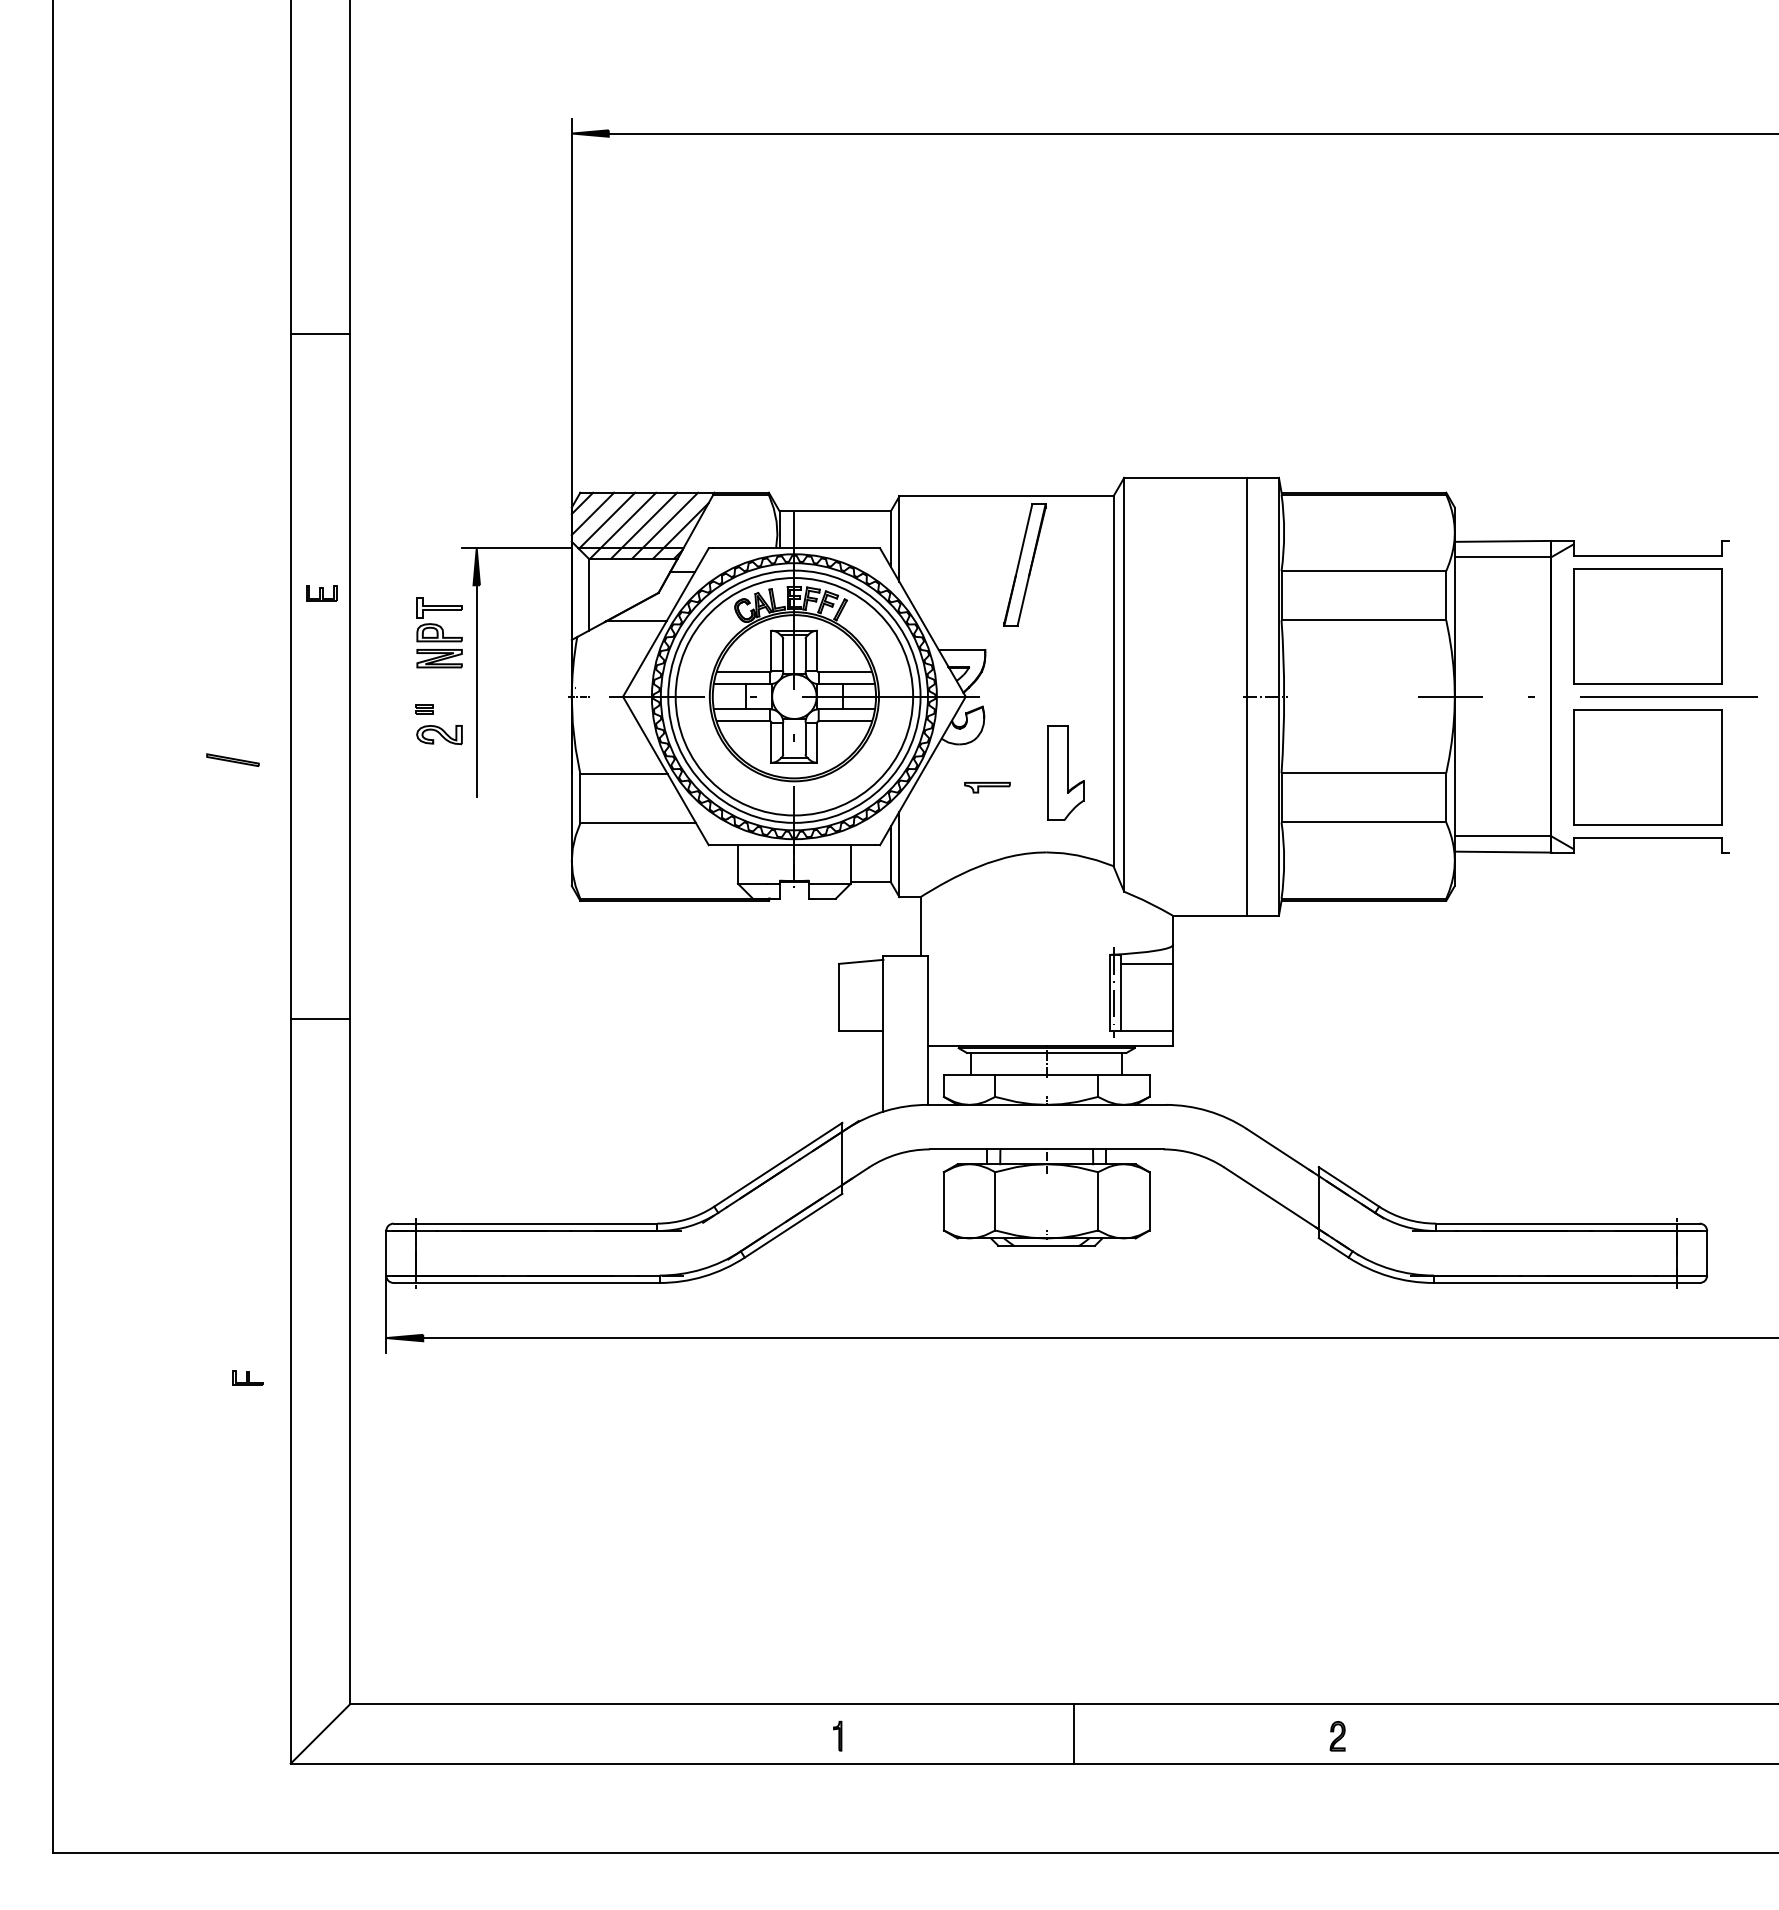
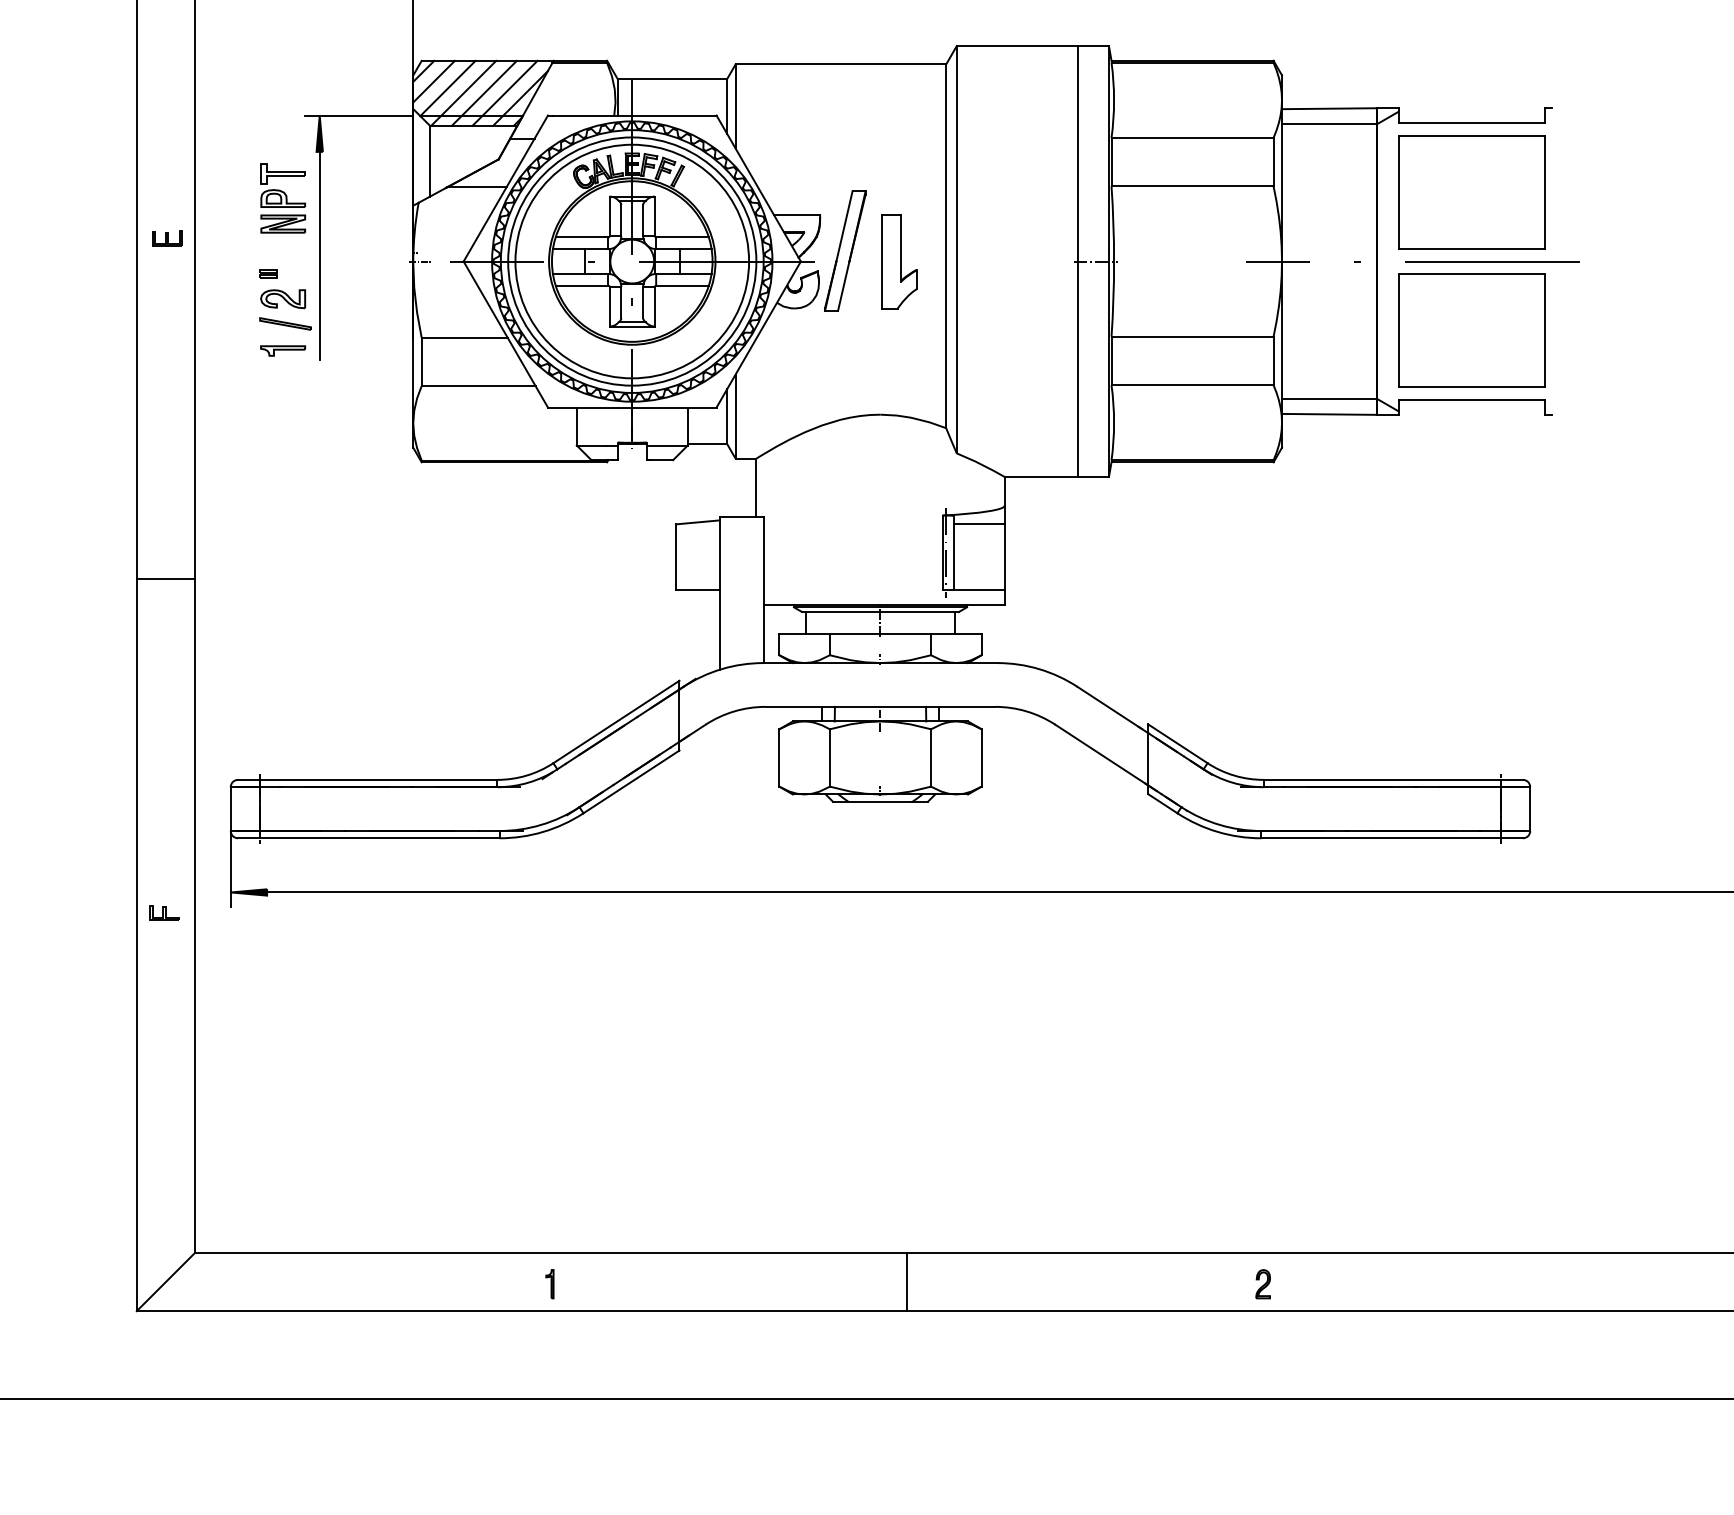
part: (1024, 564) -> (844, 250), moved
part: (321, 593) -> (167, 238), moved
part: (232, 759) -> (285, 323), moved
part: (1065, 772) -> (898, 261), moved
part: (987, 787) -> (283, 350), moved
part: (247, 1377) -> (164, 912), moved
part: (837, 1735) -> (549, 1283), moved
part: (1337, 1736) -> (1262, 1284), moved

